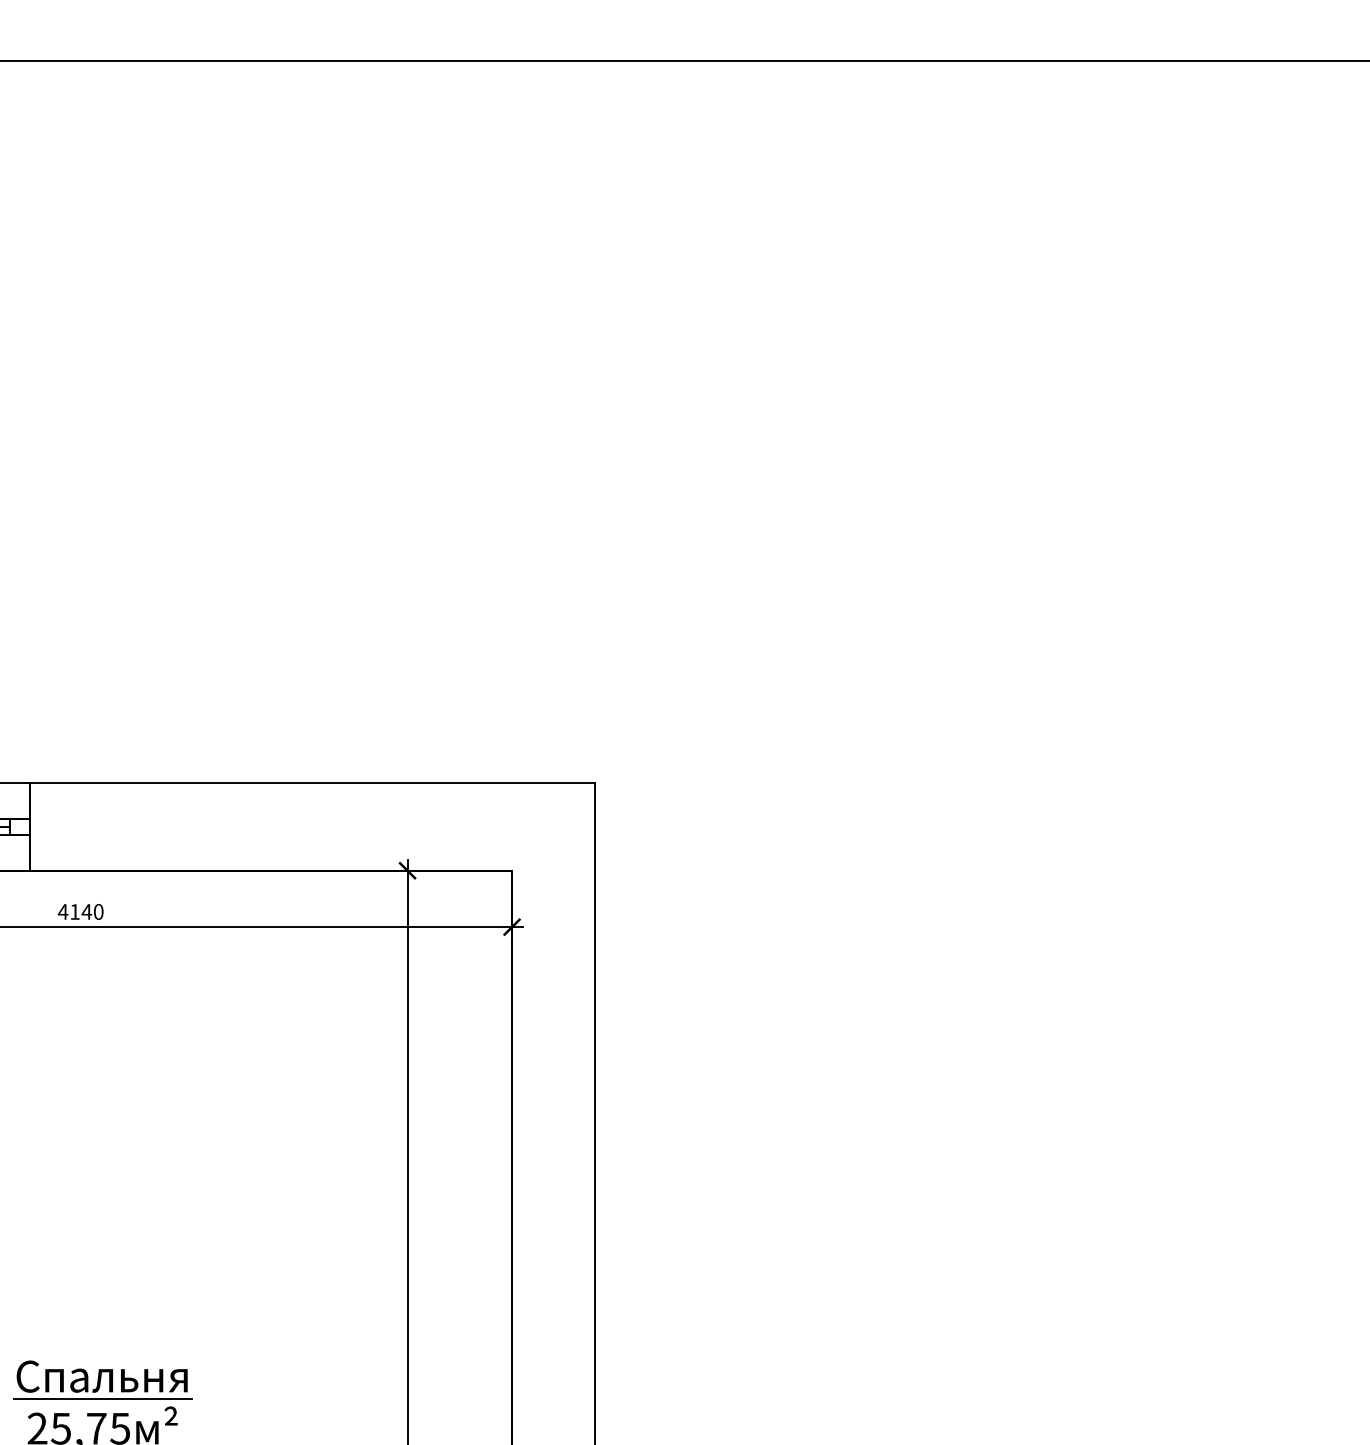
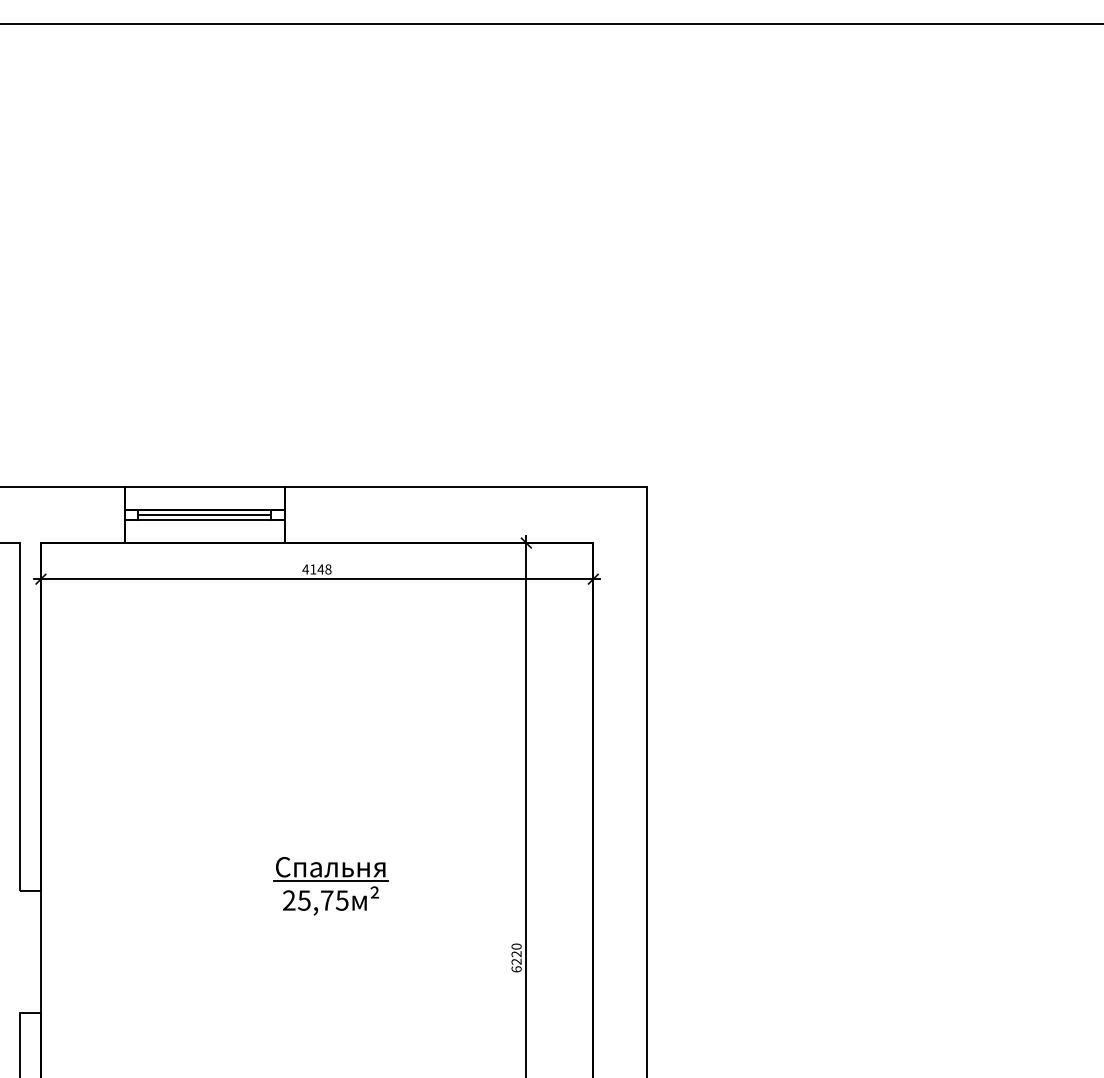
text: (98, 912) -> (328, 569), 4140 -> 4148

